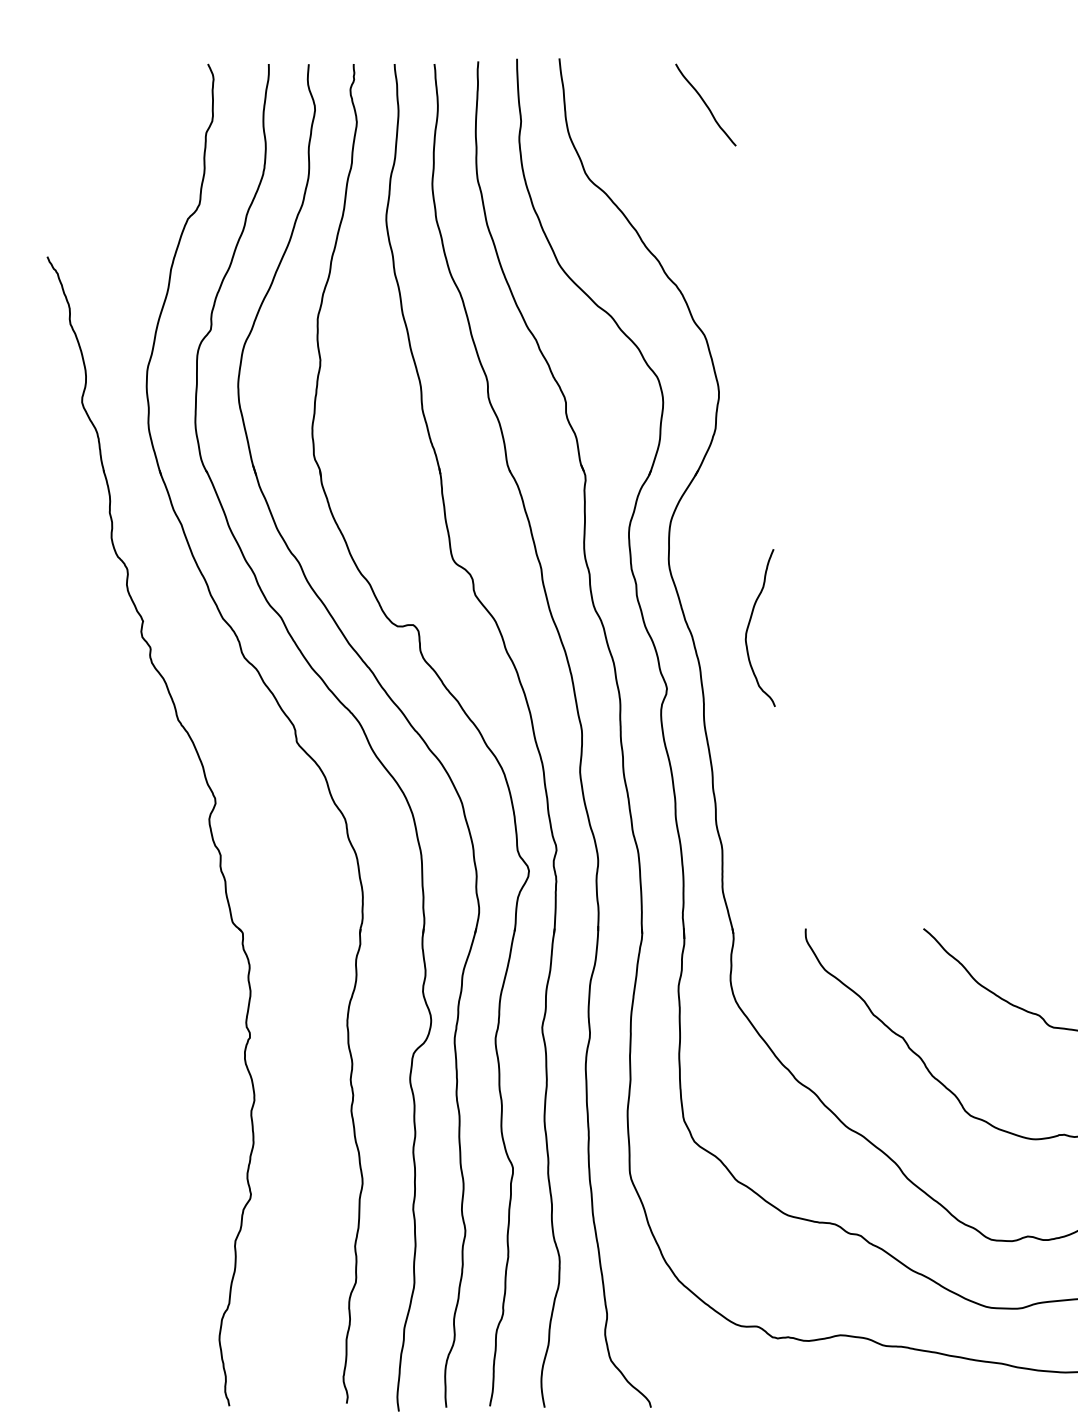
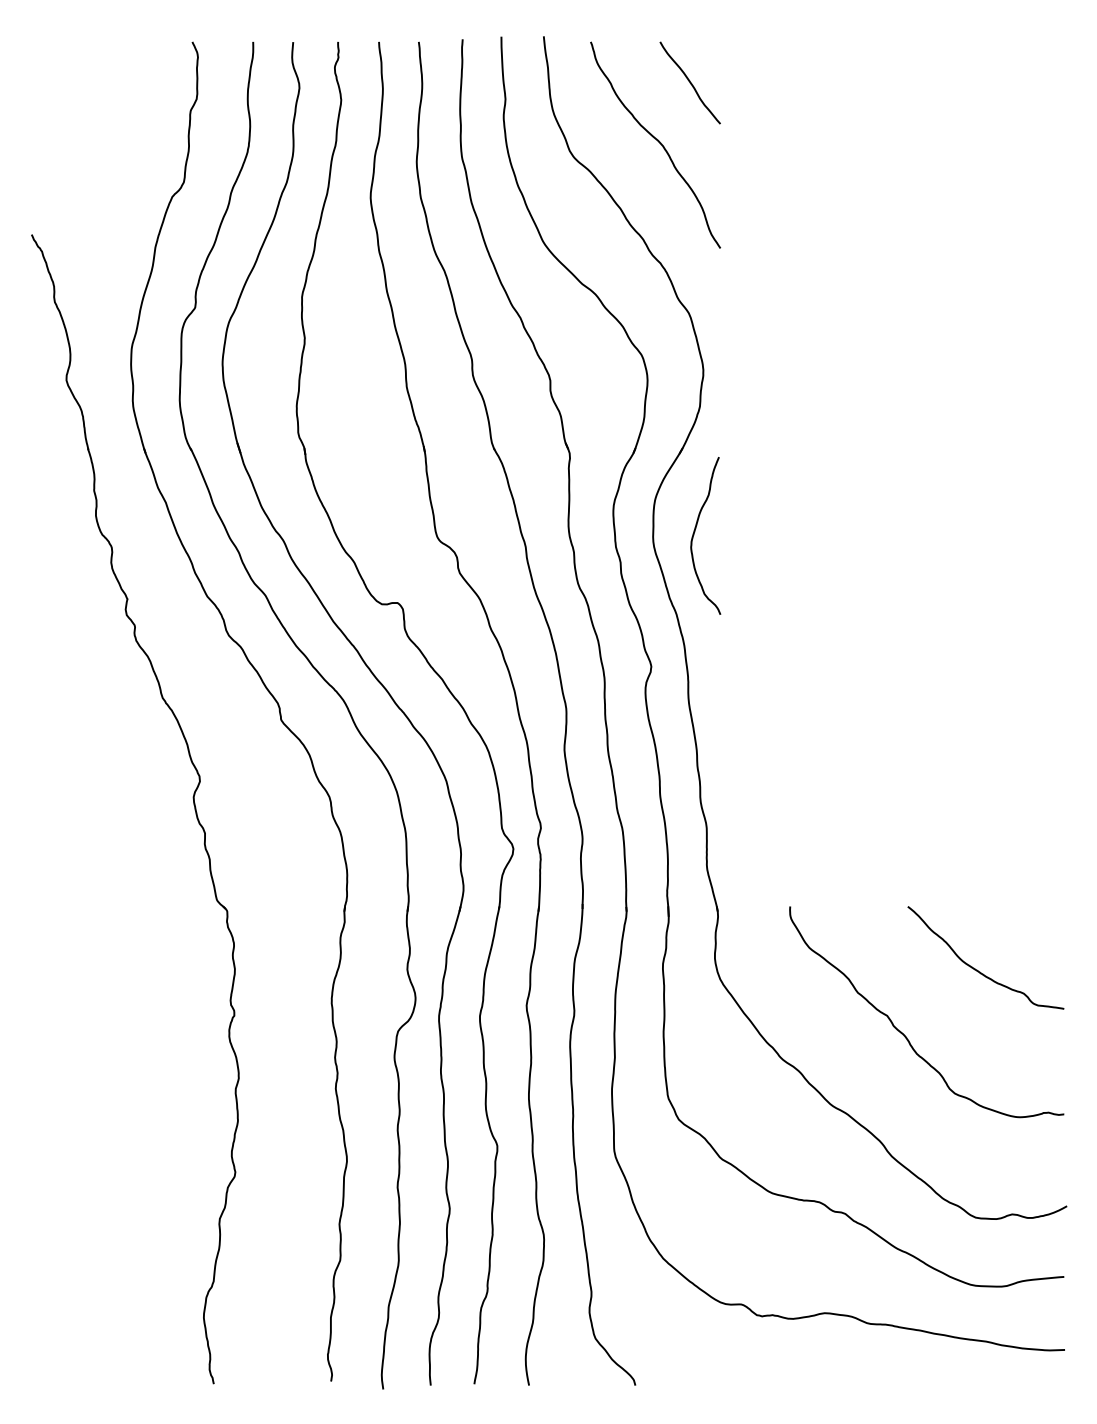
curve: (673, 163) -> (657, 141), added
curve: (750, 624) -> (695, 532), moved

